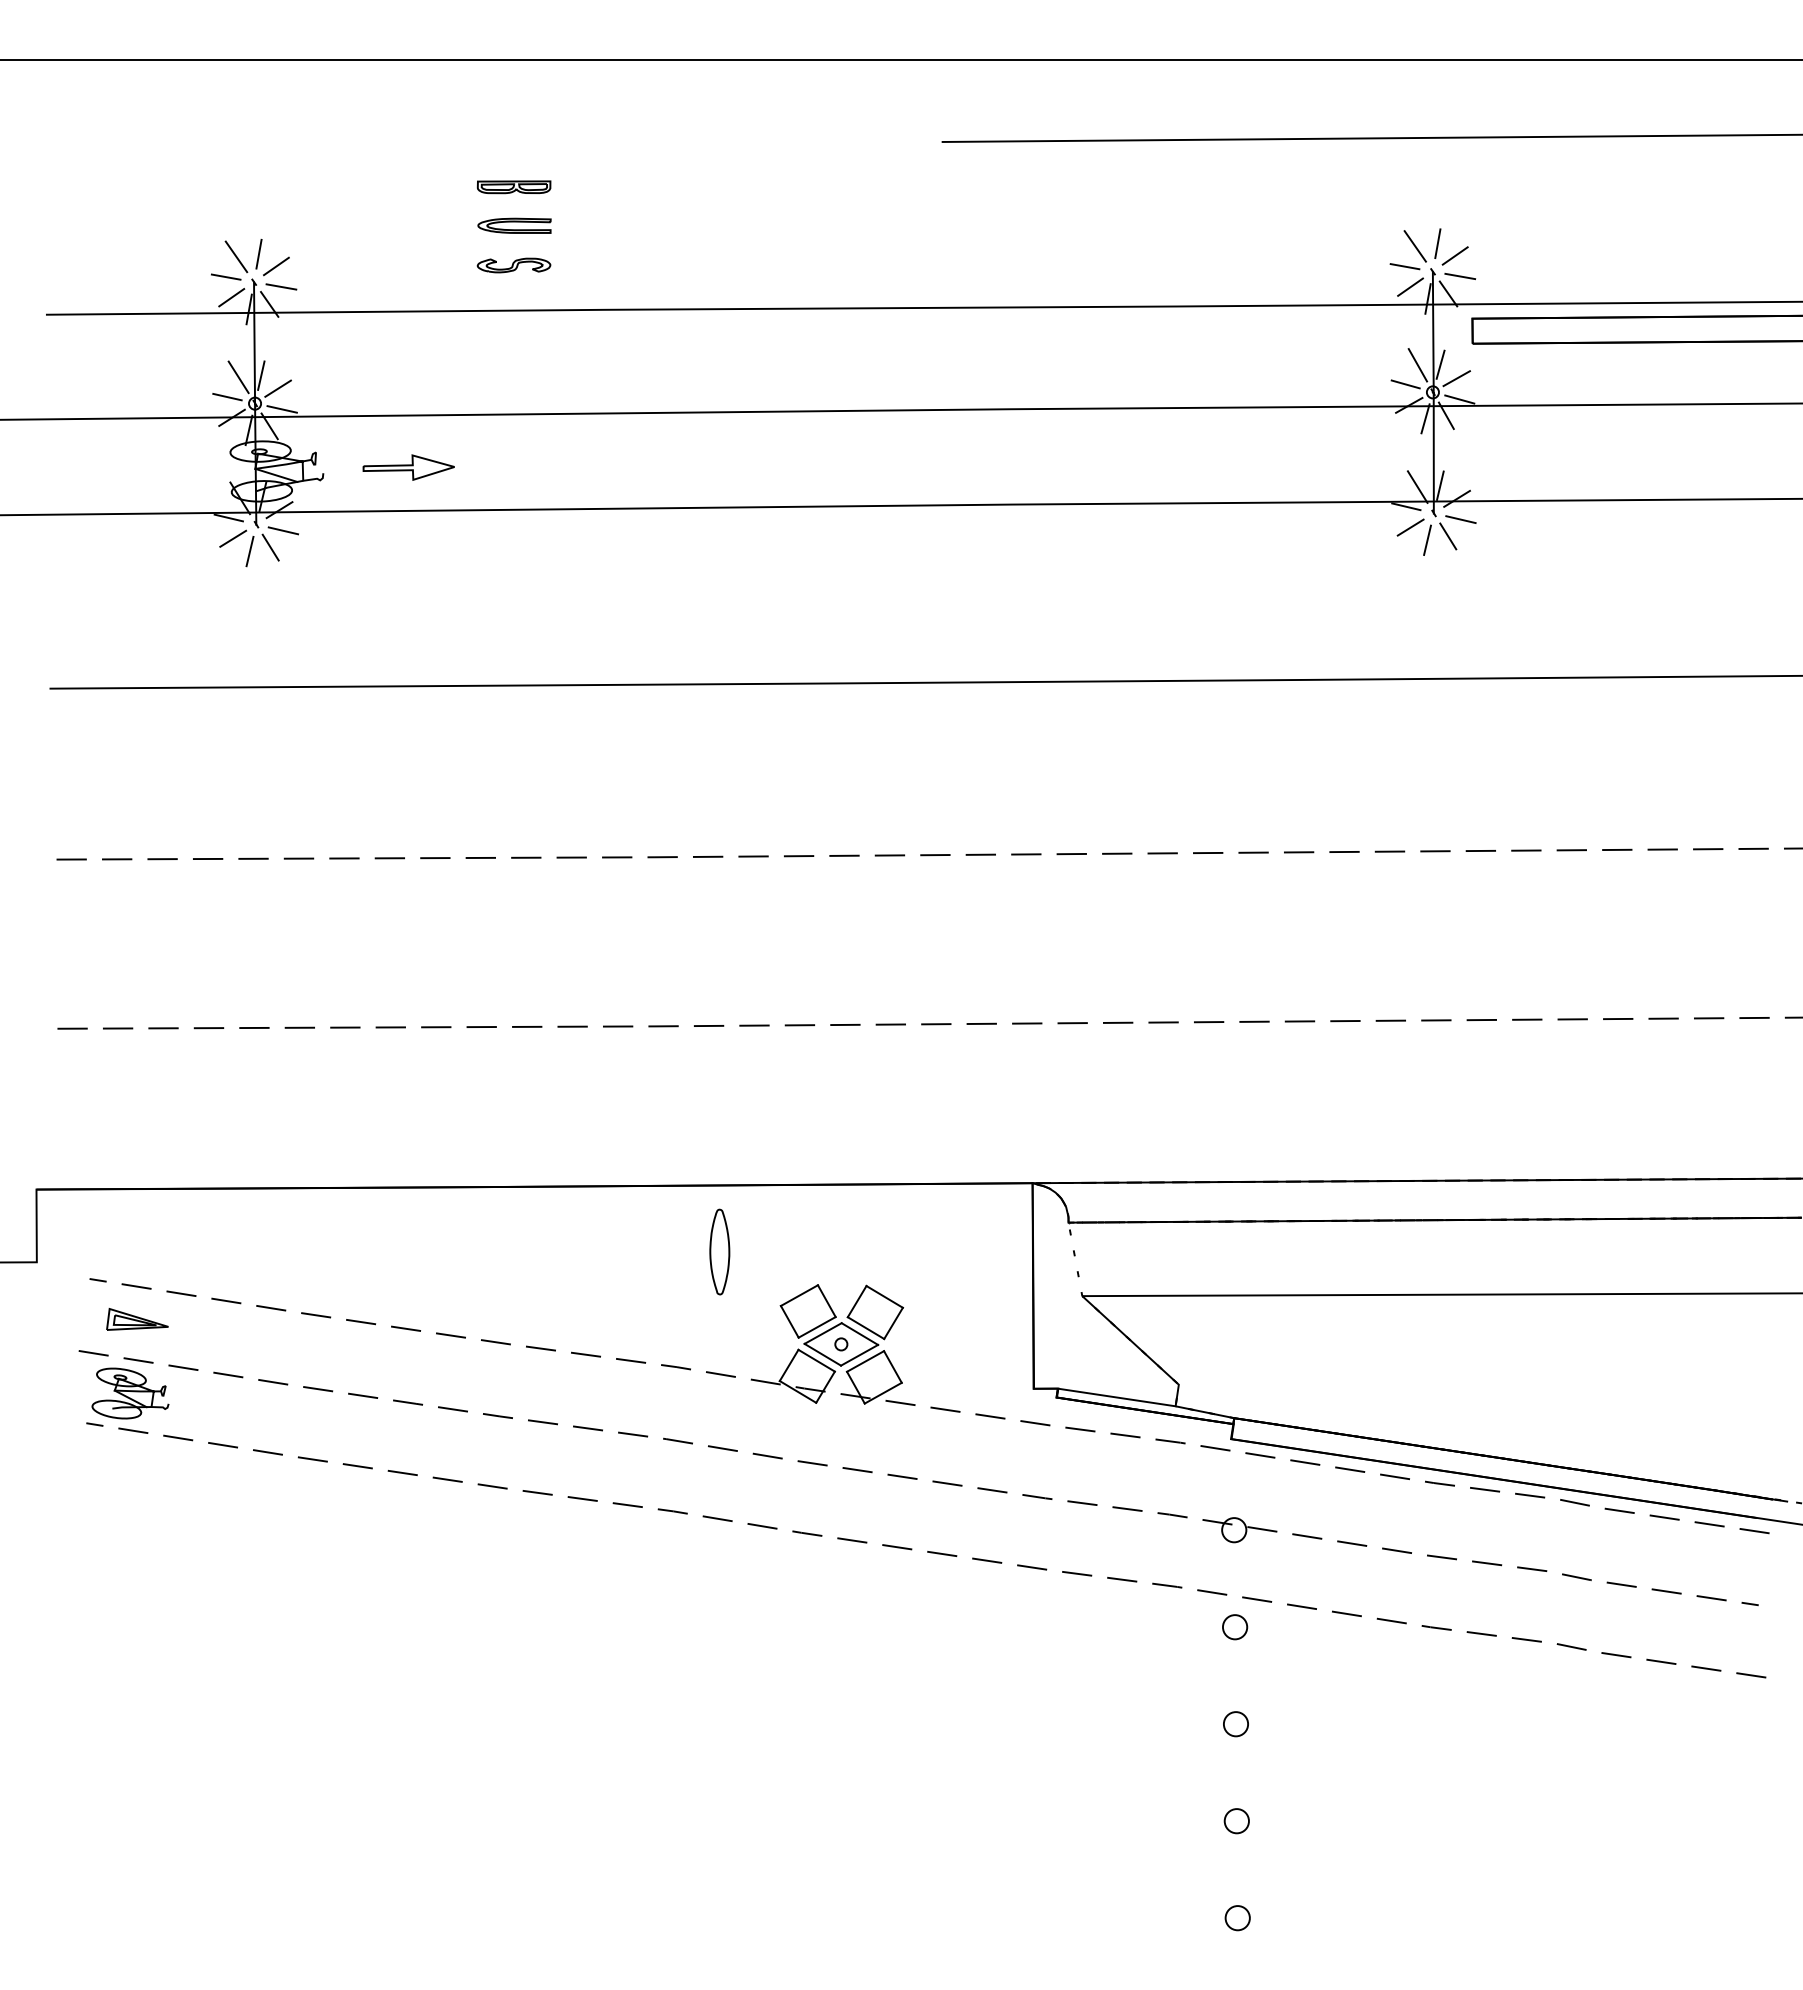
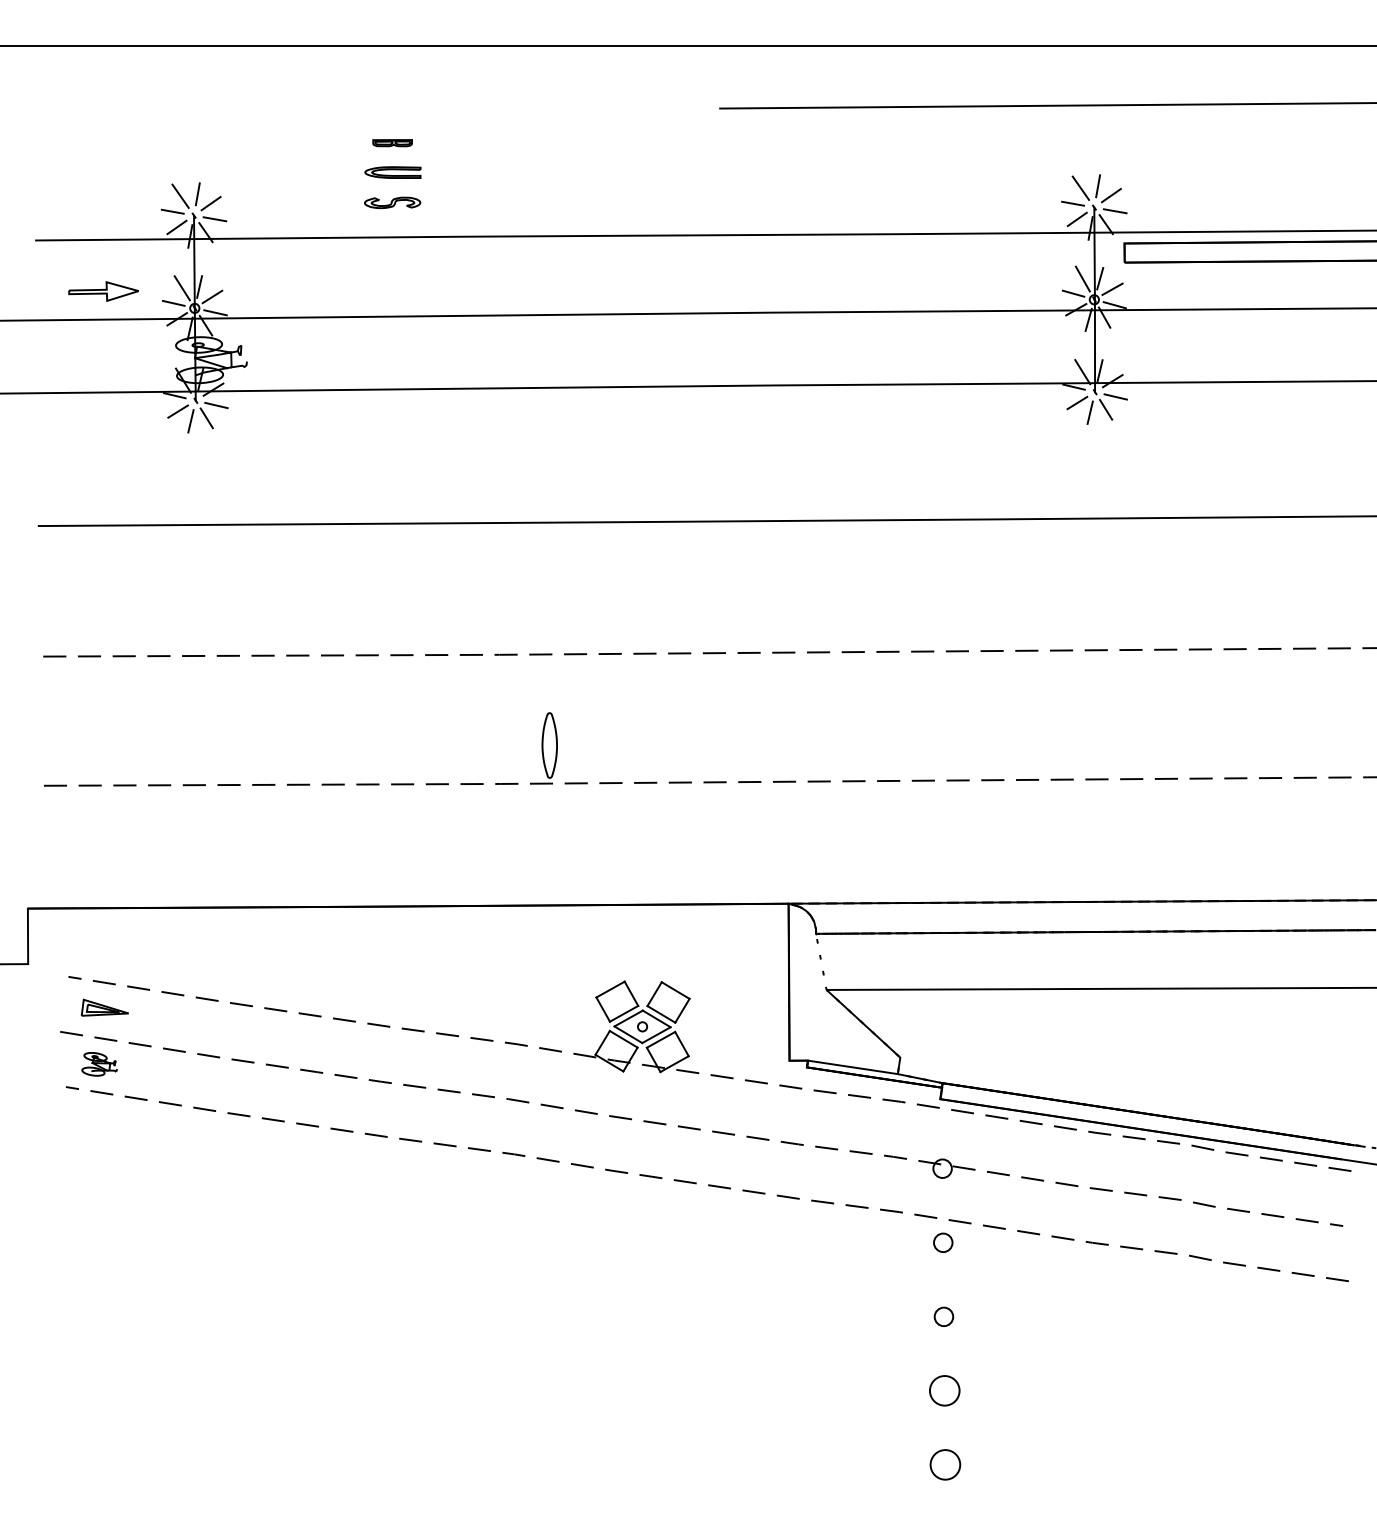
part: (513, 187) -> (392, 143), size x0.7
part: (408, 467) -> (103, 291), moved
part: (719, 1251) -> (549, 745), moved
part: (130, 1393) -> (99, 1064), size x0.6
part: (1236, 1821) -> (944, 1391), size x1.6
part: (1237, 1918) -> (945, 1465), size x1.6

